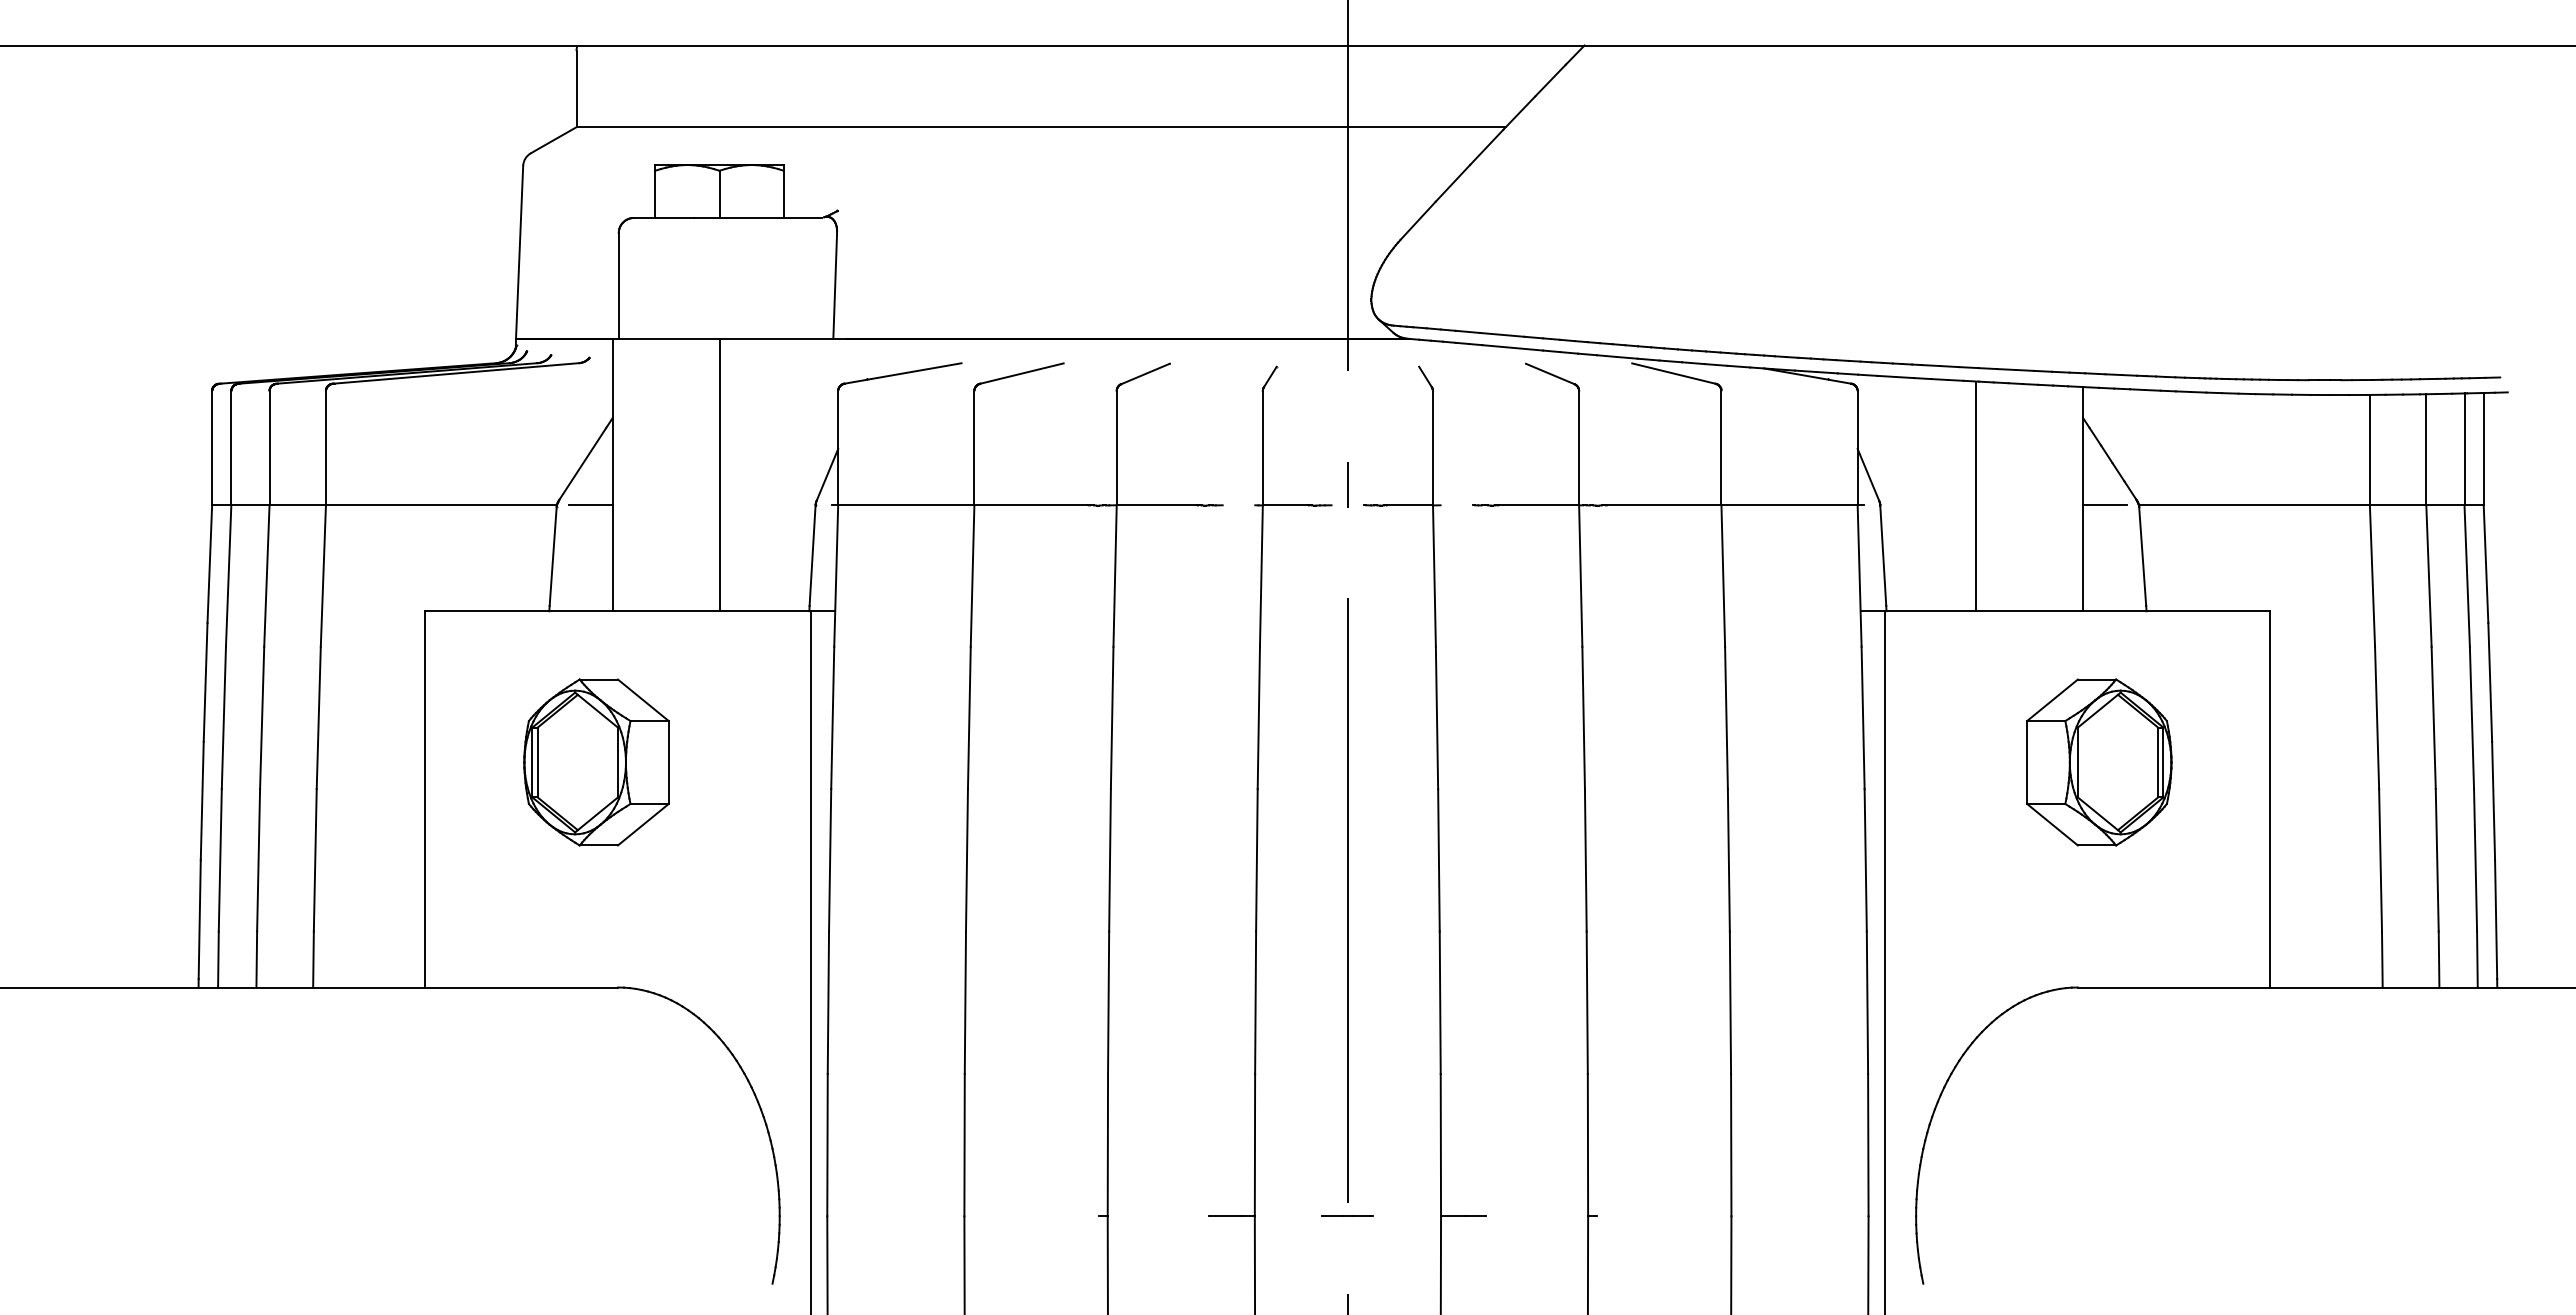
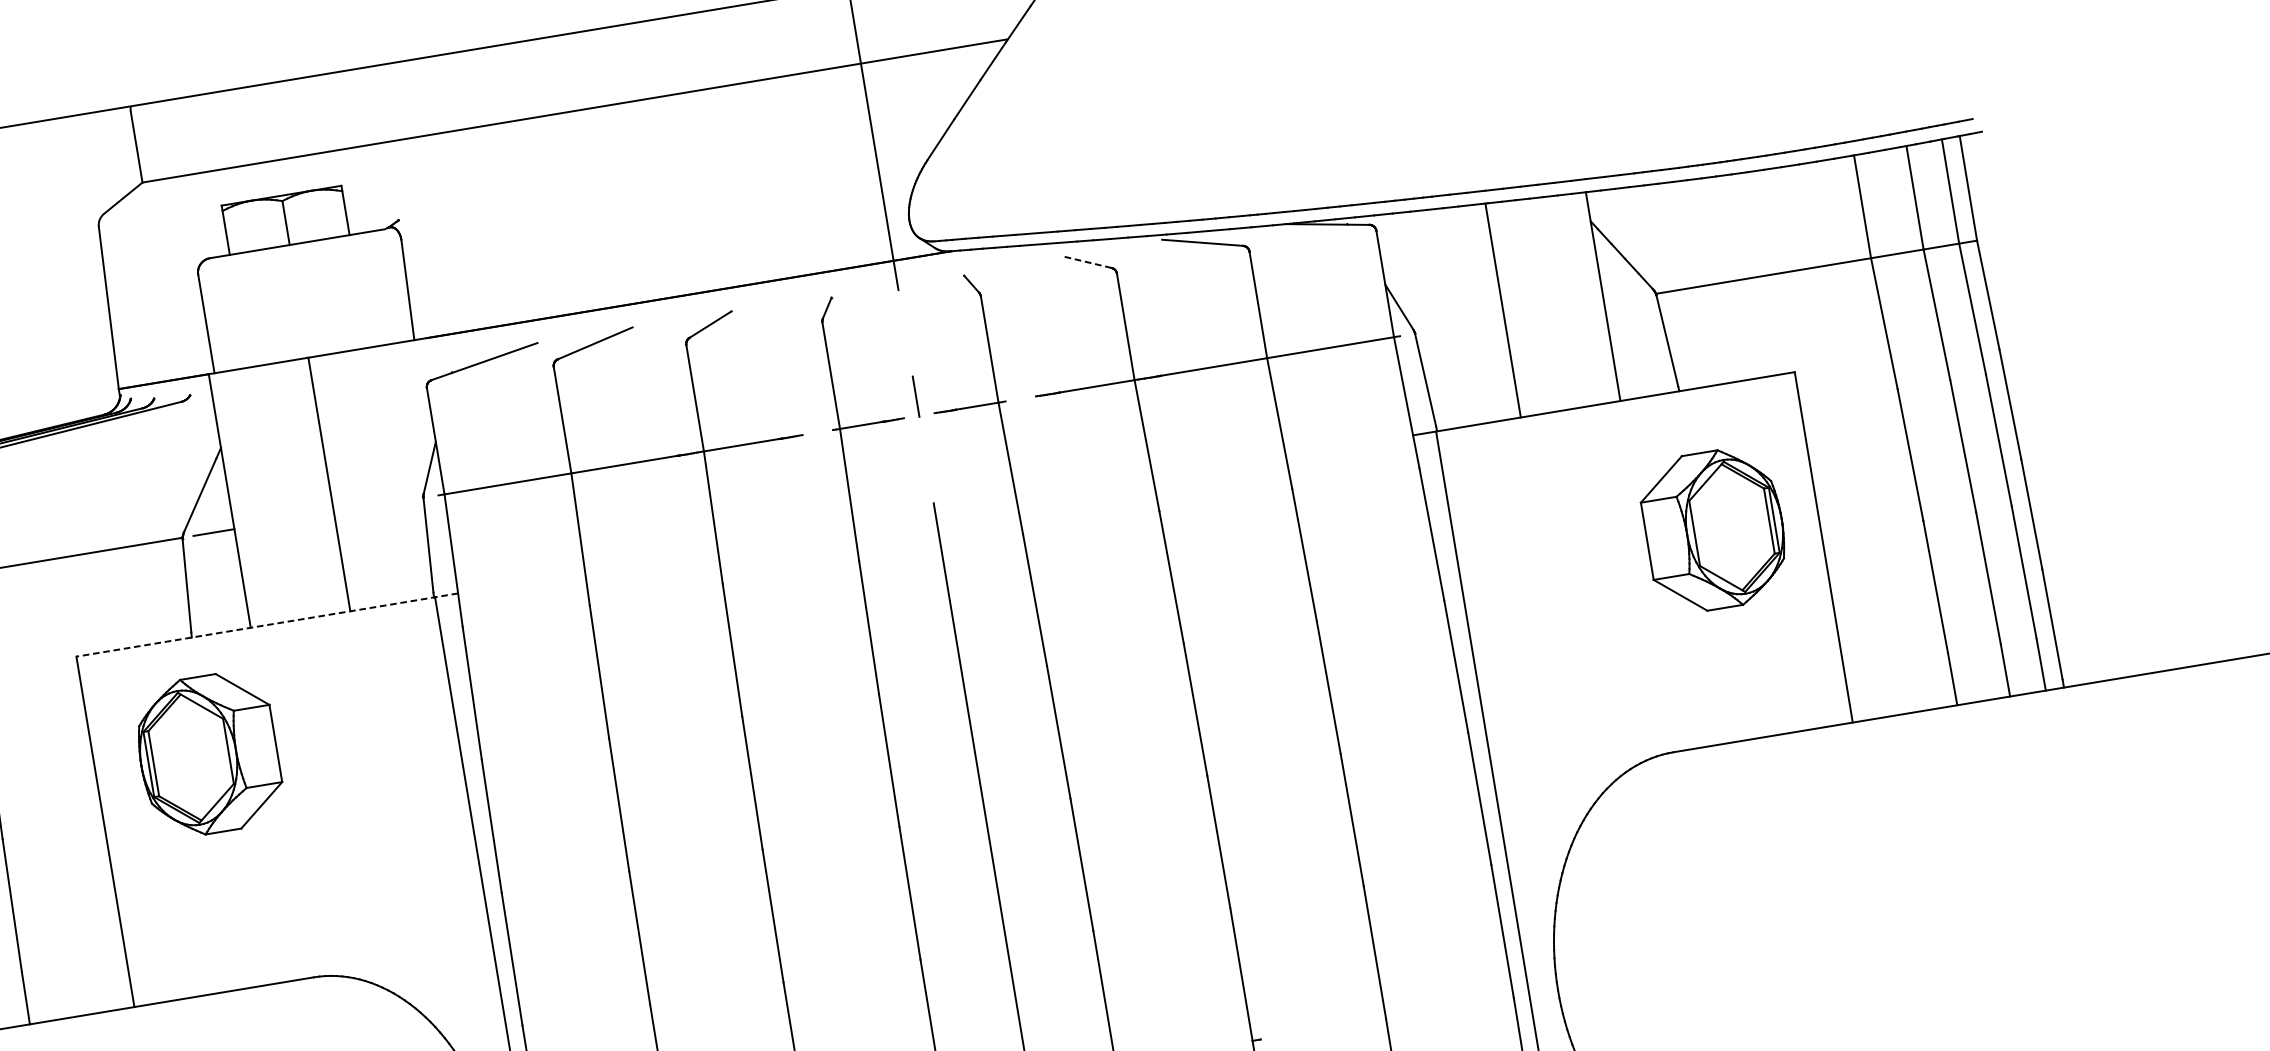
line: (1549, 373) -> (1086, 261), solid -> dashed
line: (2105, 505) -> (1624, 299), removed
line: (630, 611) -> (267, 625), solid -> dashed
part: (596, 762) -> (208, 754), moved
part: (2099, 762) -> (1714, 530), moved

